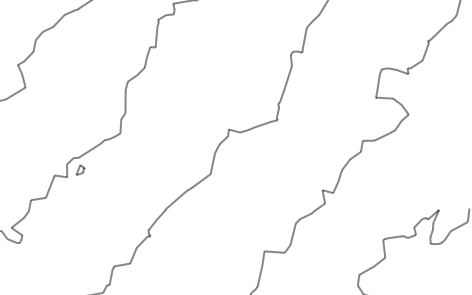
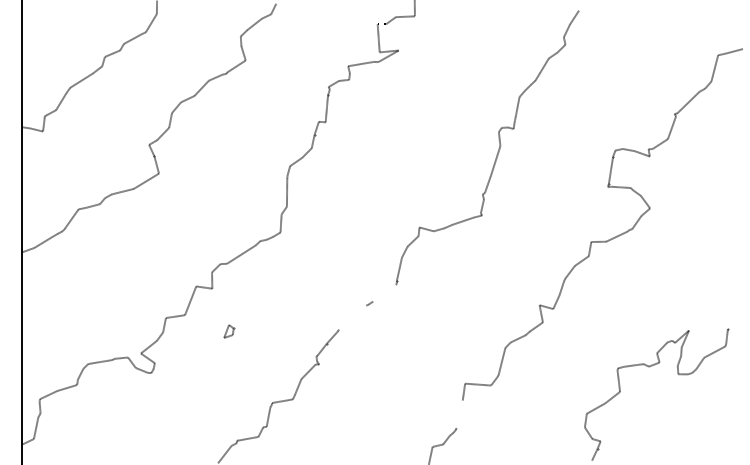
part: (80, 170) -> (229, 331), moved
line: (201, 180) -> (384, 292), removed
line: (176, 199) -> (352, 317), removed
line: (260, 275) -> (459, 414), removed

